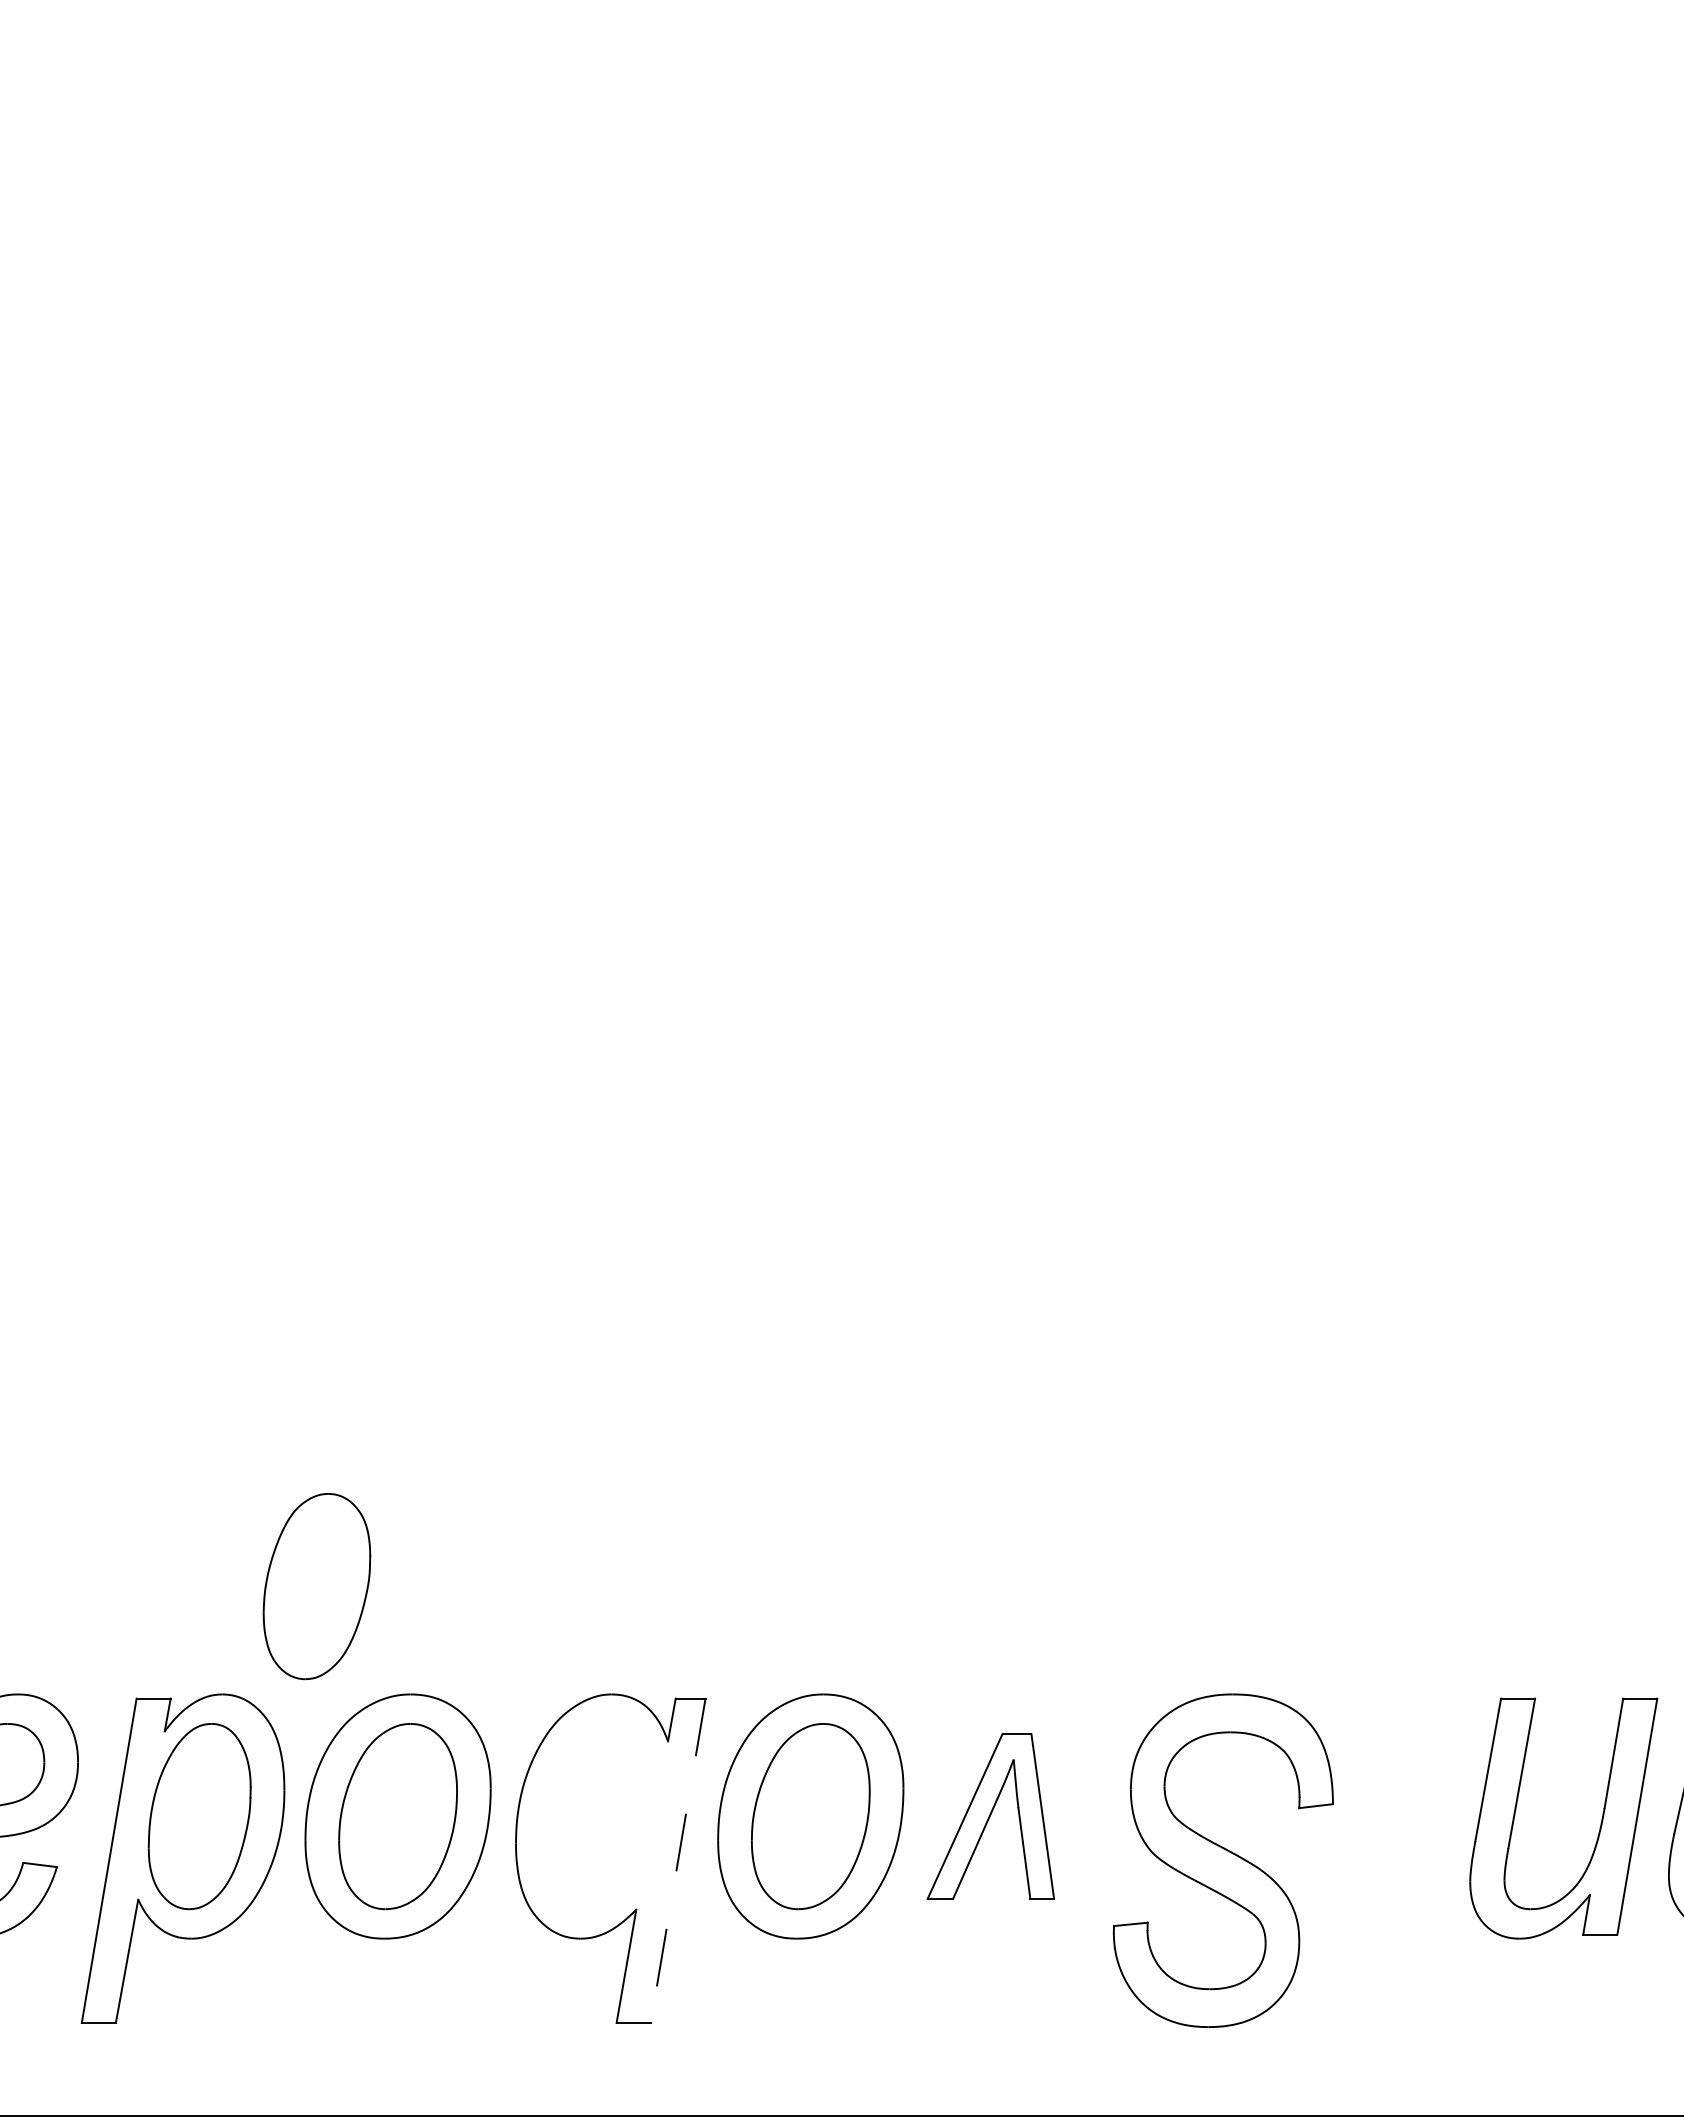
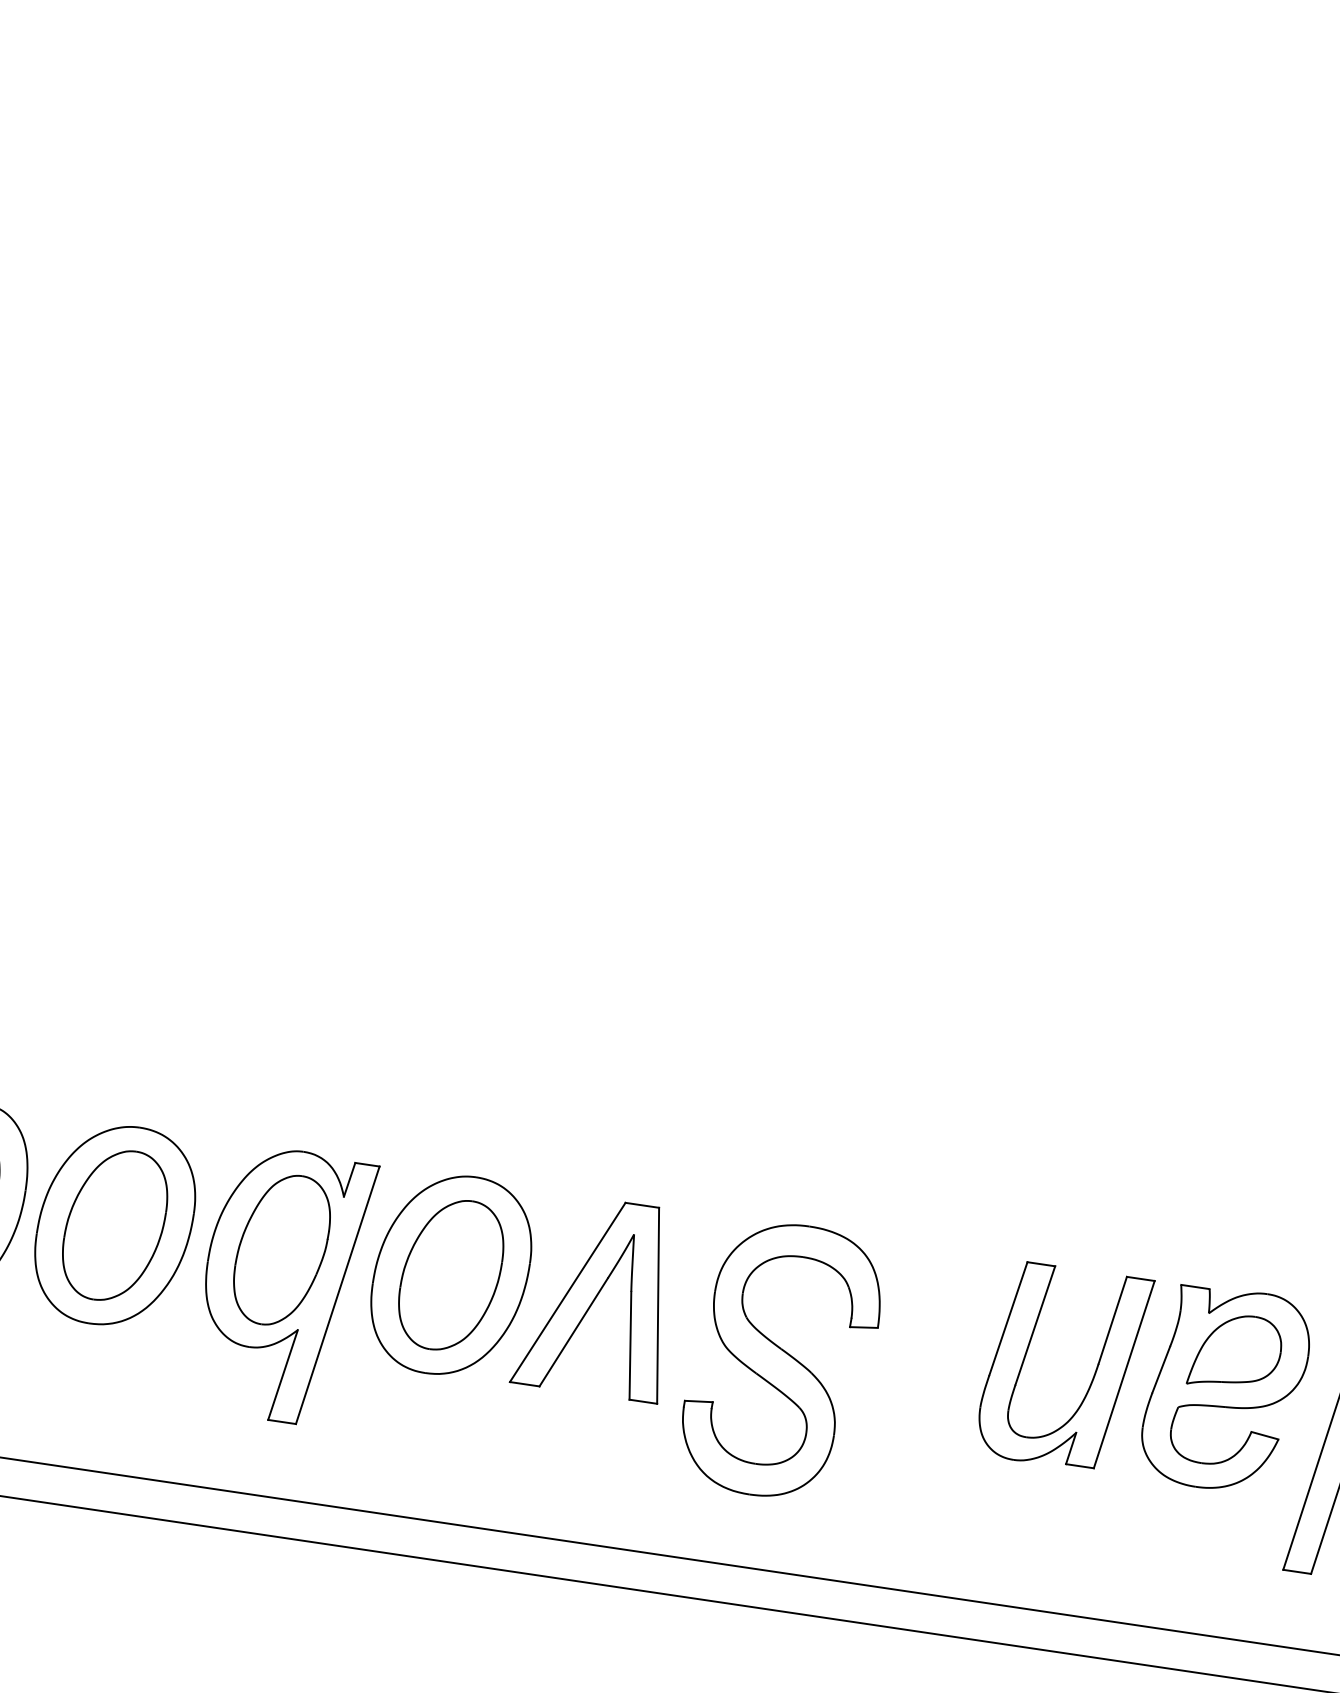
part: (316, 1586) -> (281, 1250), moved
part: (990, 1816) -> (597, 1296), size x1.43
line: (678, 1861) -> (338, 1295), dashed -> solid

